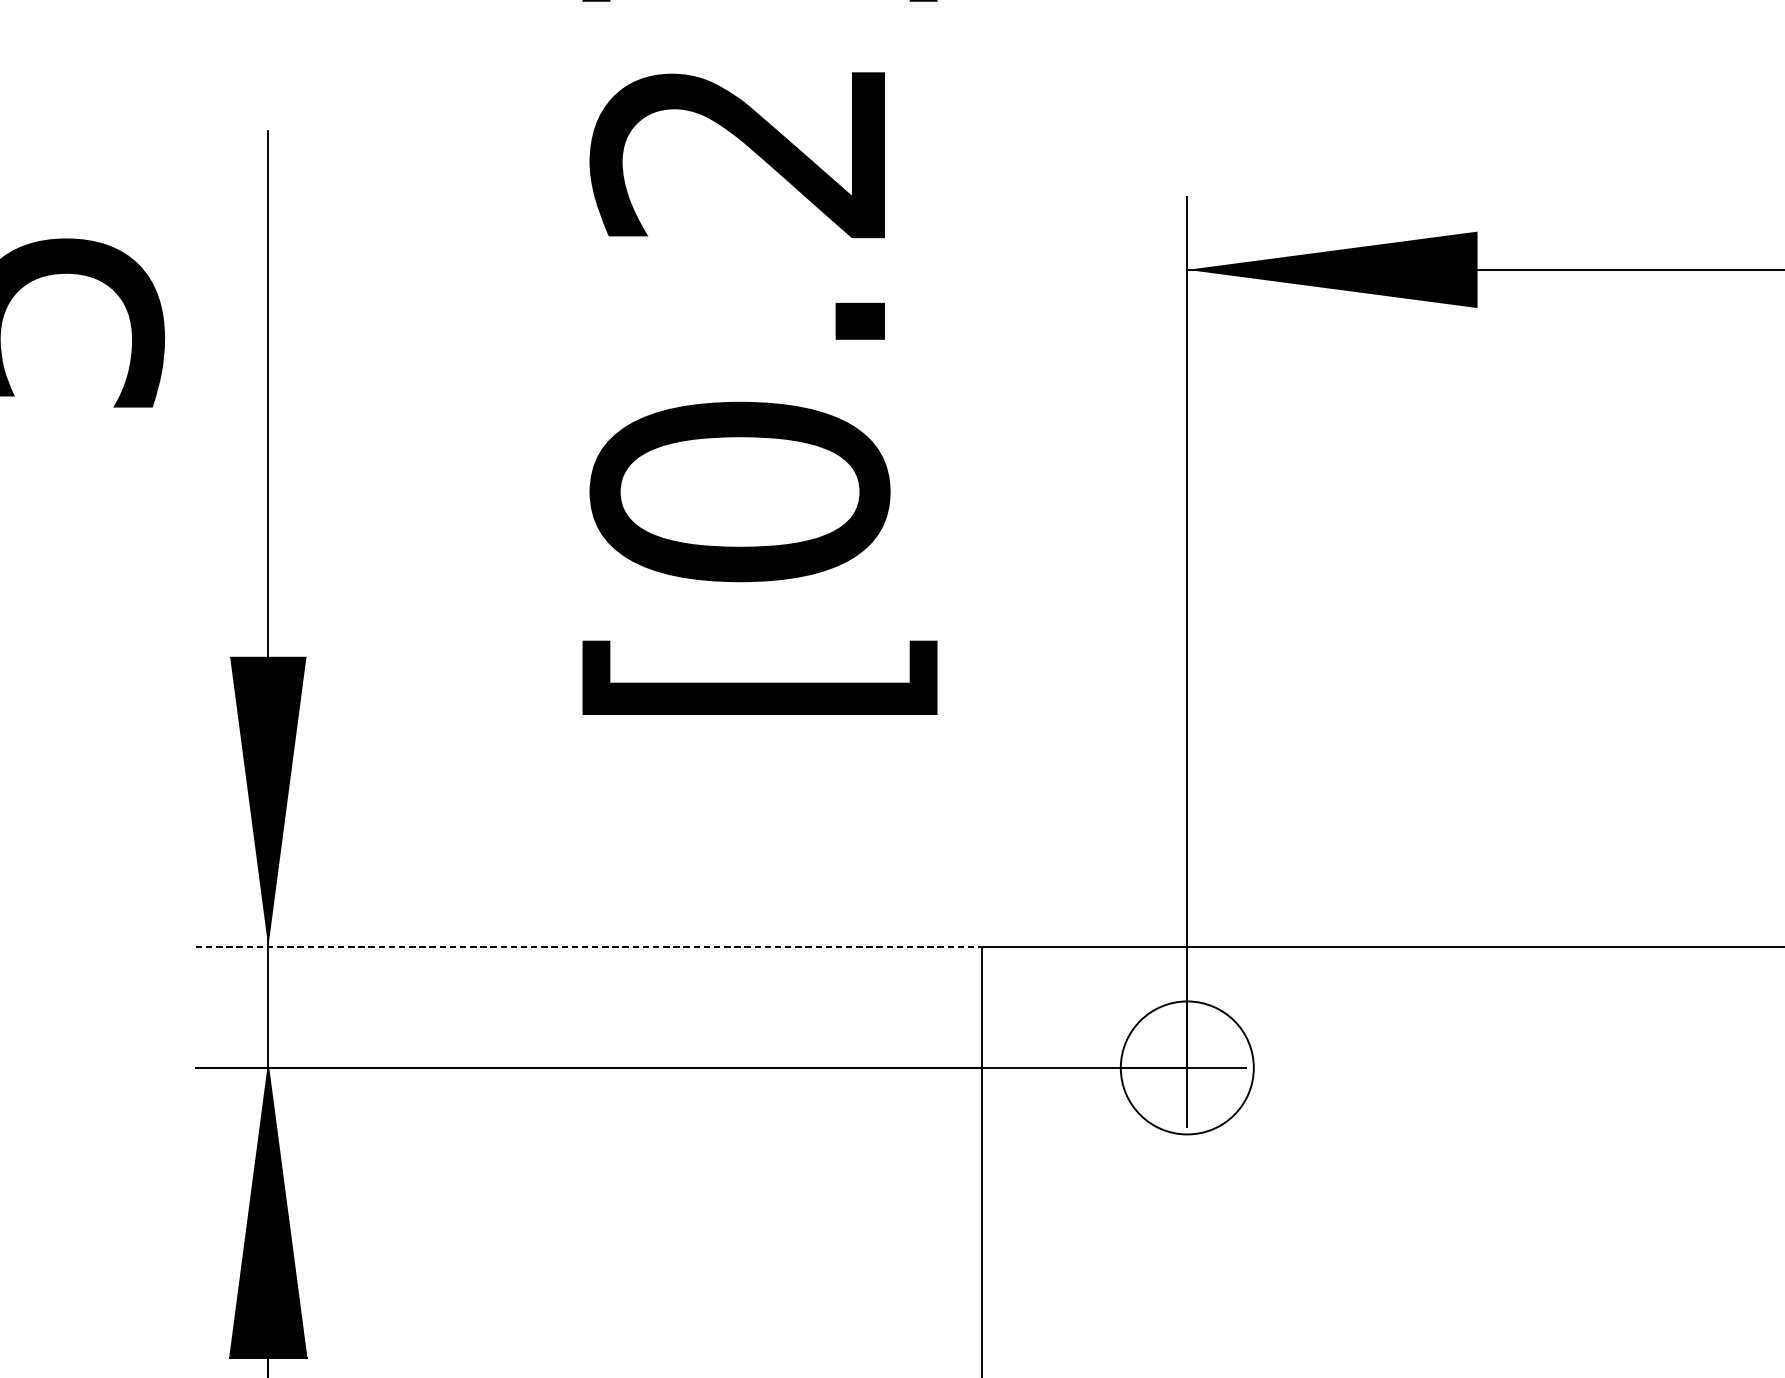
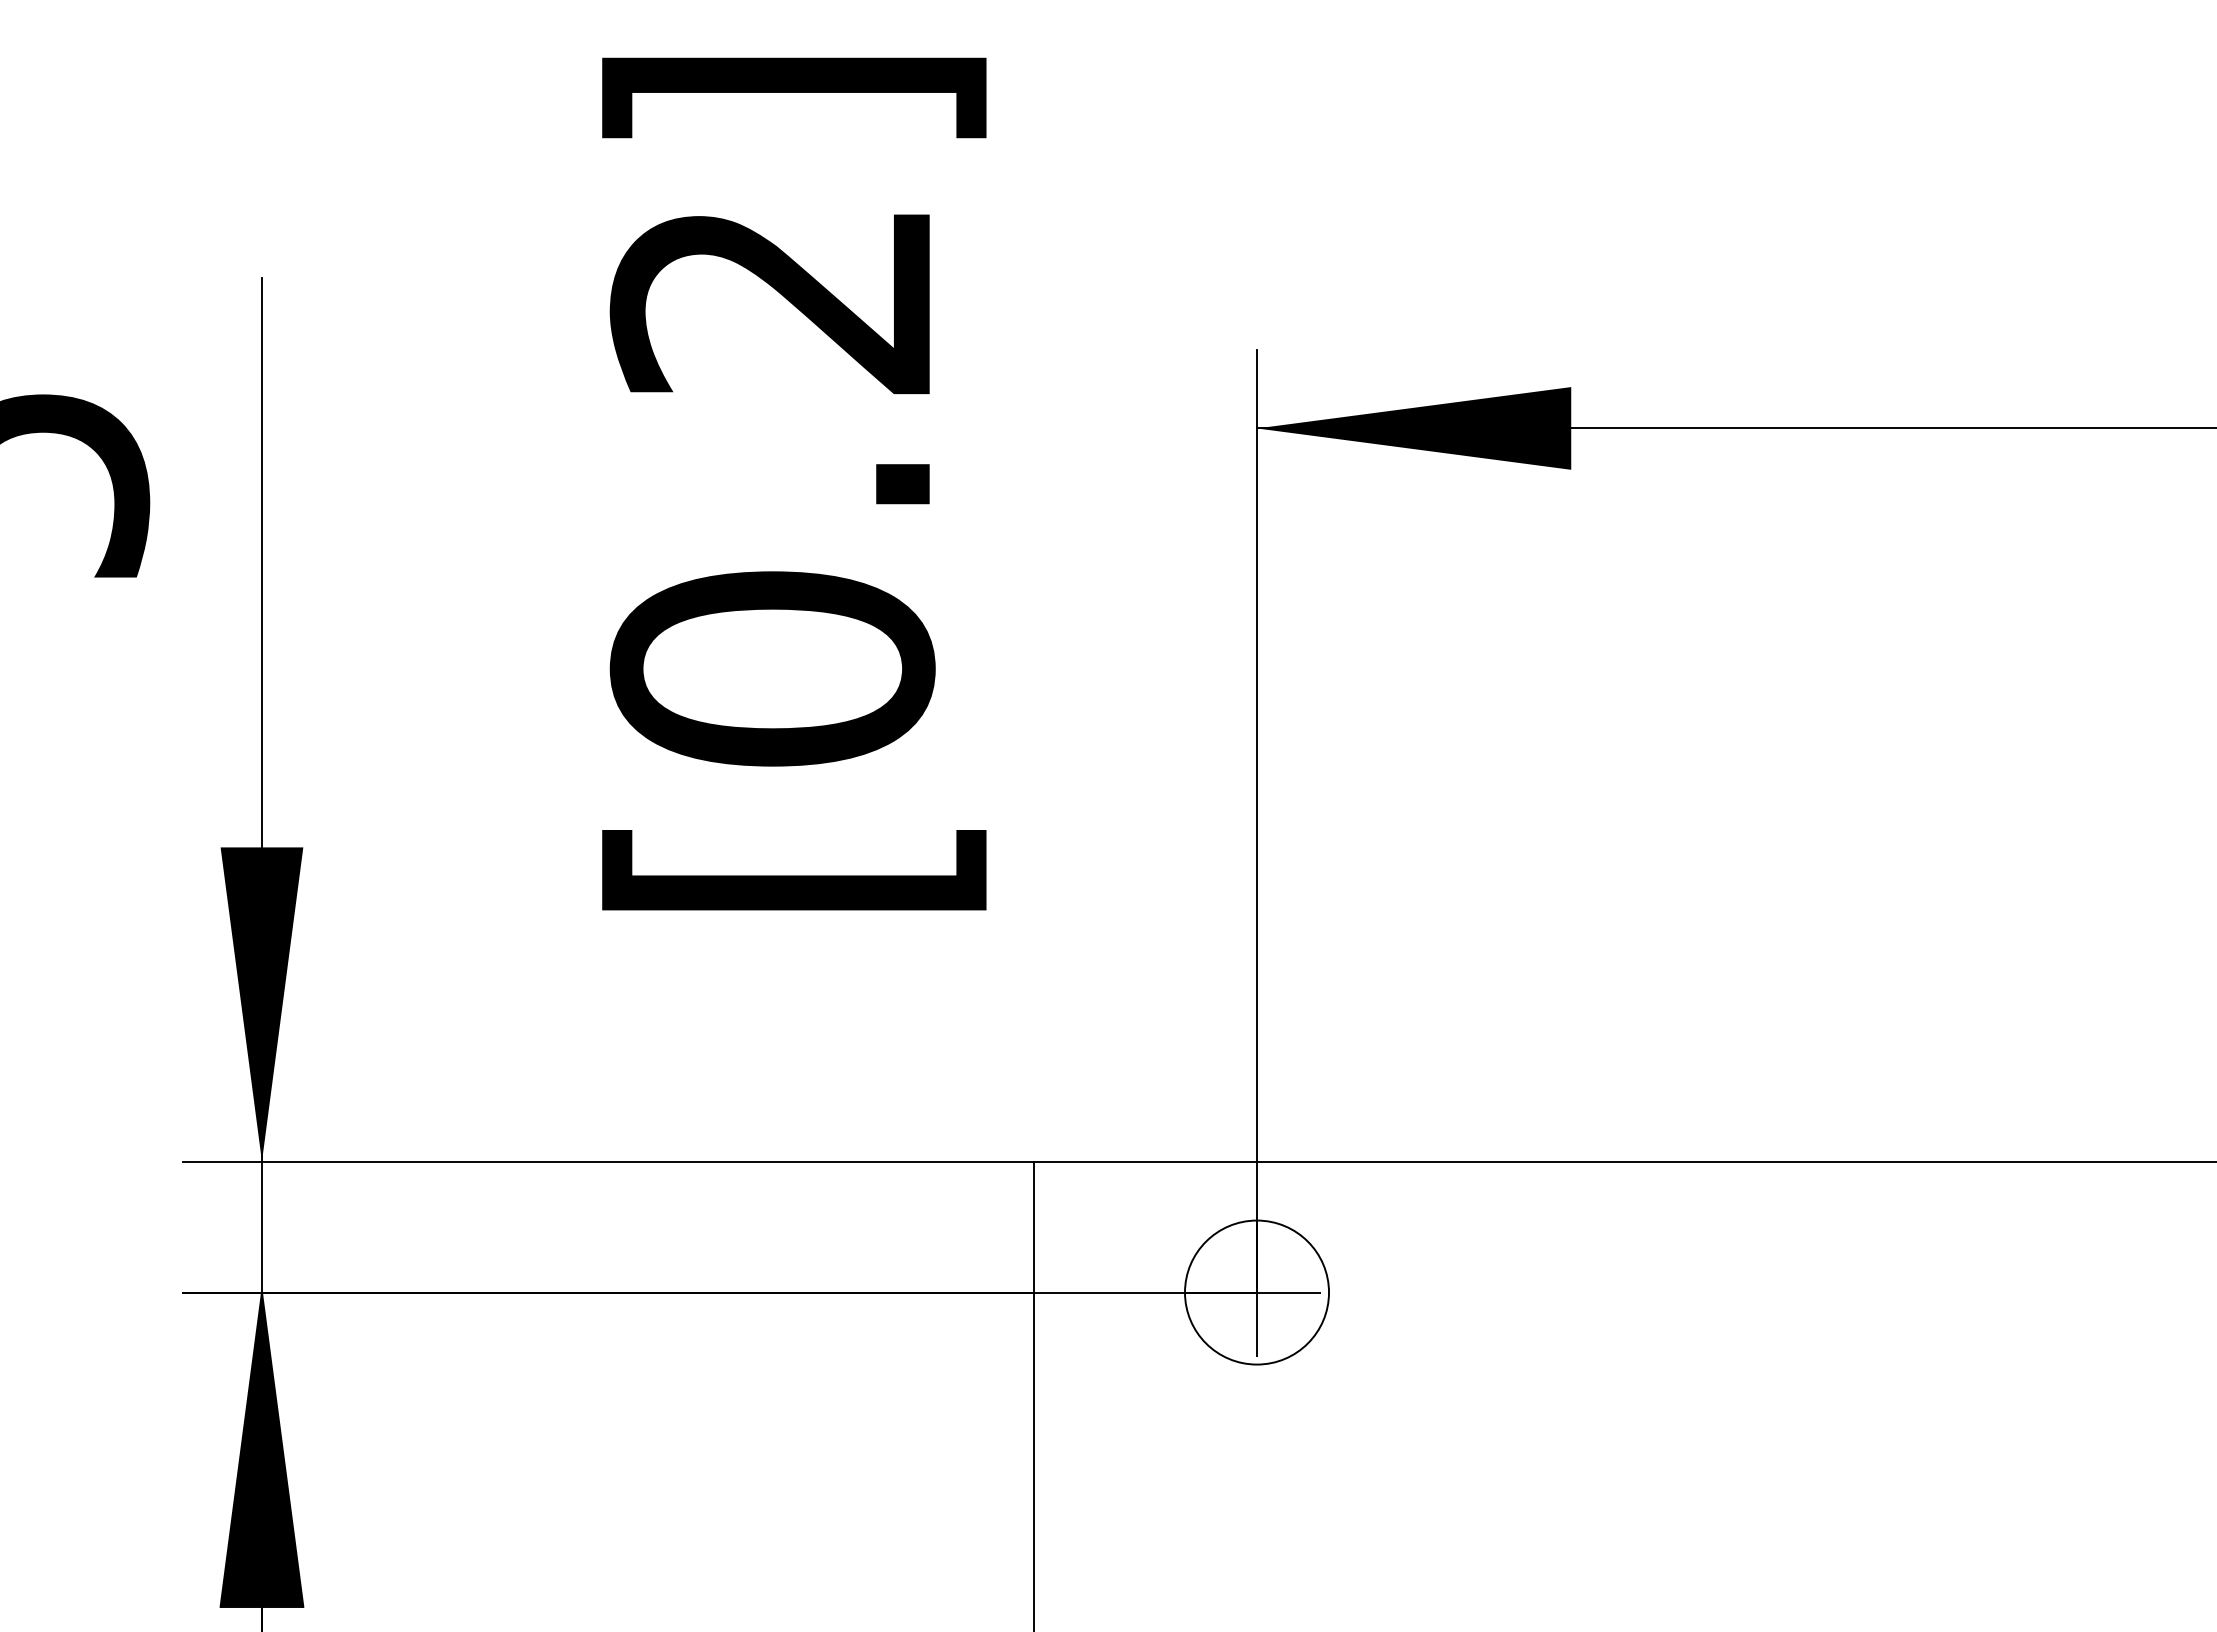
line: (588, 946) -> (608, 1161), dashed -> solid

